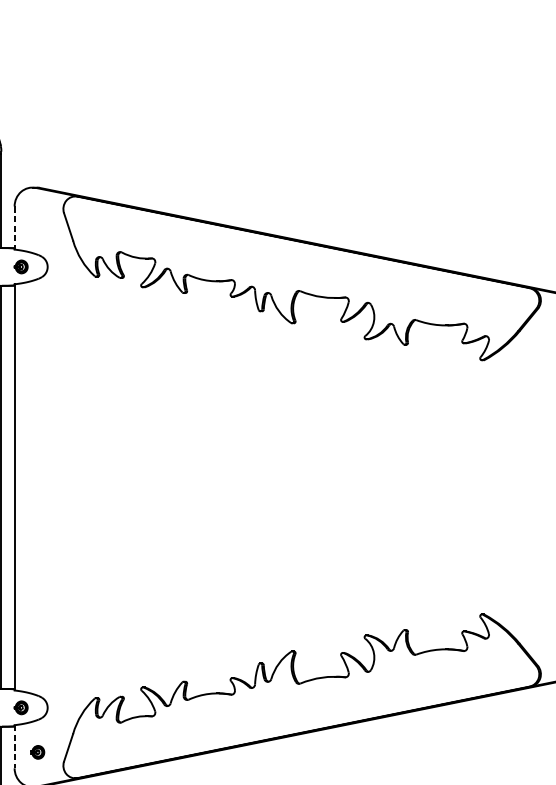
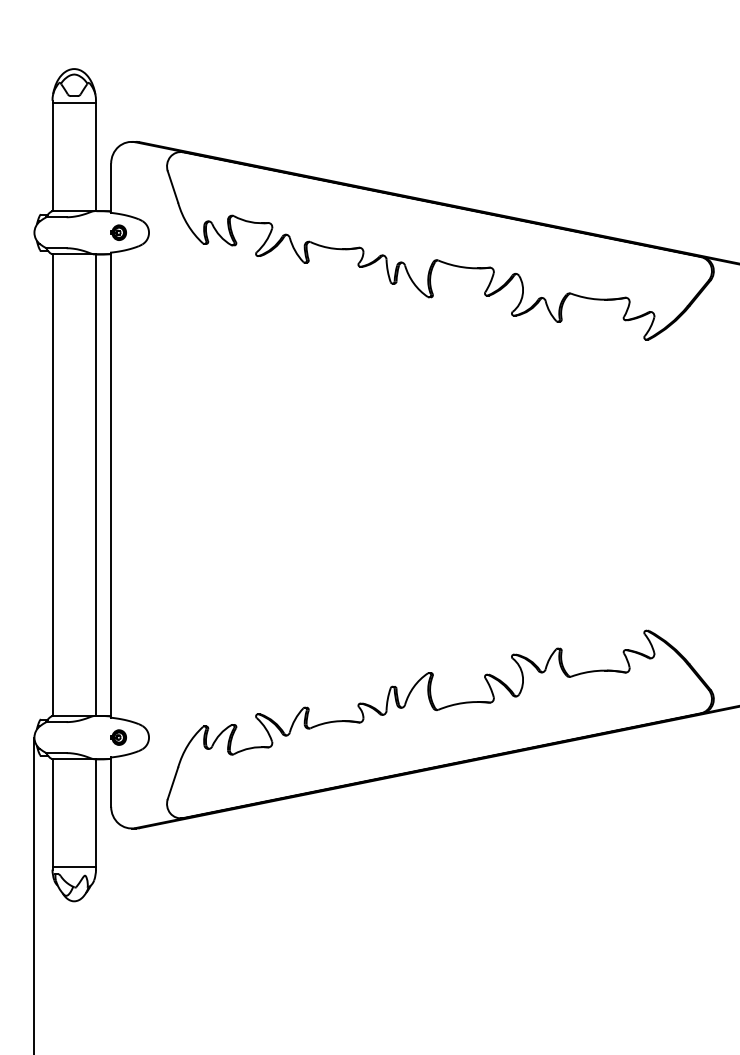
line: (14, 228) -> (111, 188), dashed -> solid
line: (14, 747) -> (111, 782), dashed -> solid
part: (37, 752) -> (137, 788), removed

